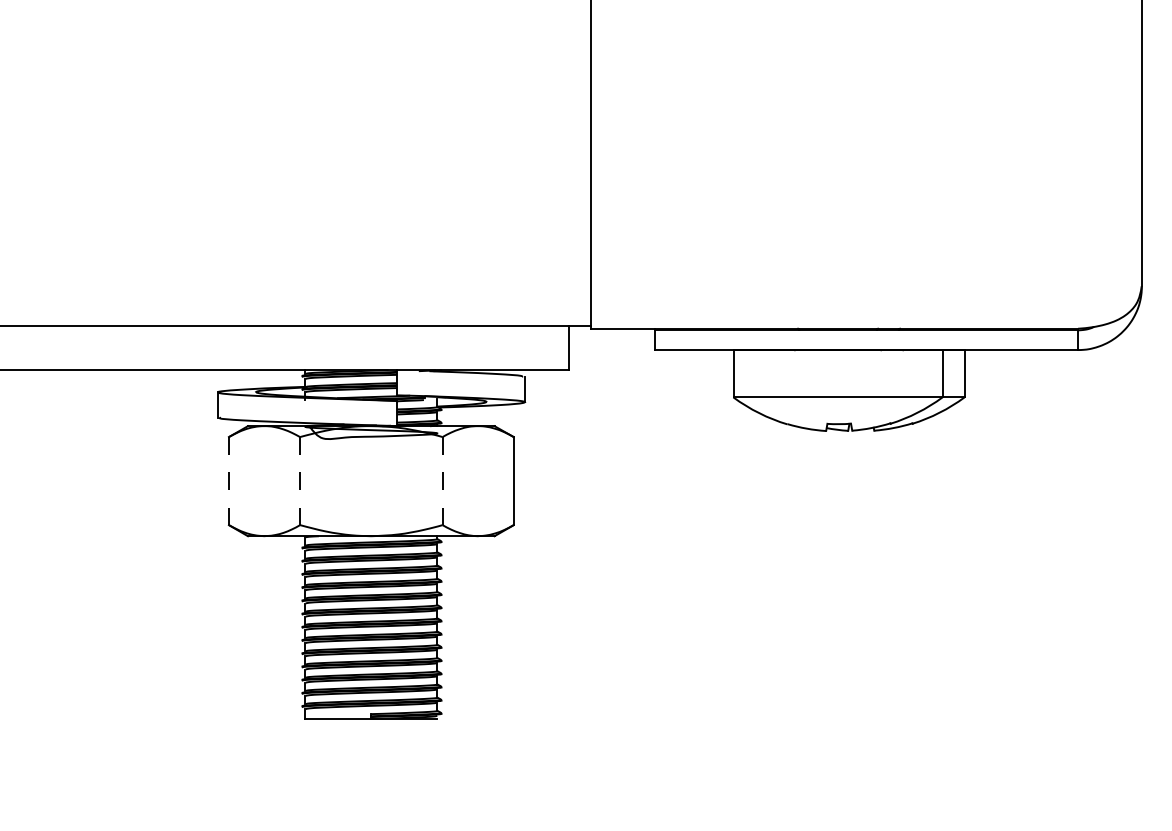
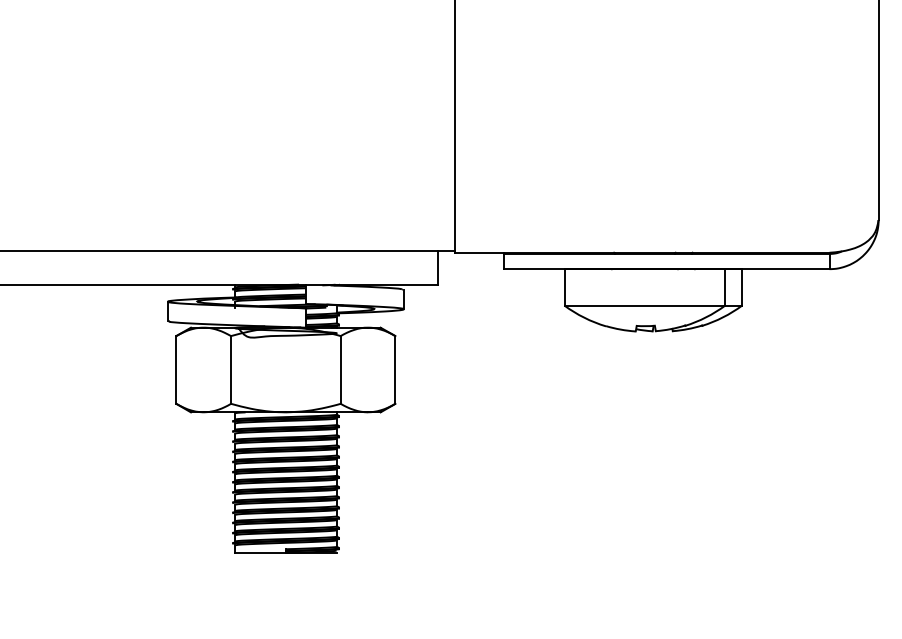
line: (228, 481) -> (175, 370), dashed -> solid
line: (300, 481) -> (231, 370), dashed -> solid
line: (442, 481) -> (340, 370), dashed -> solid

